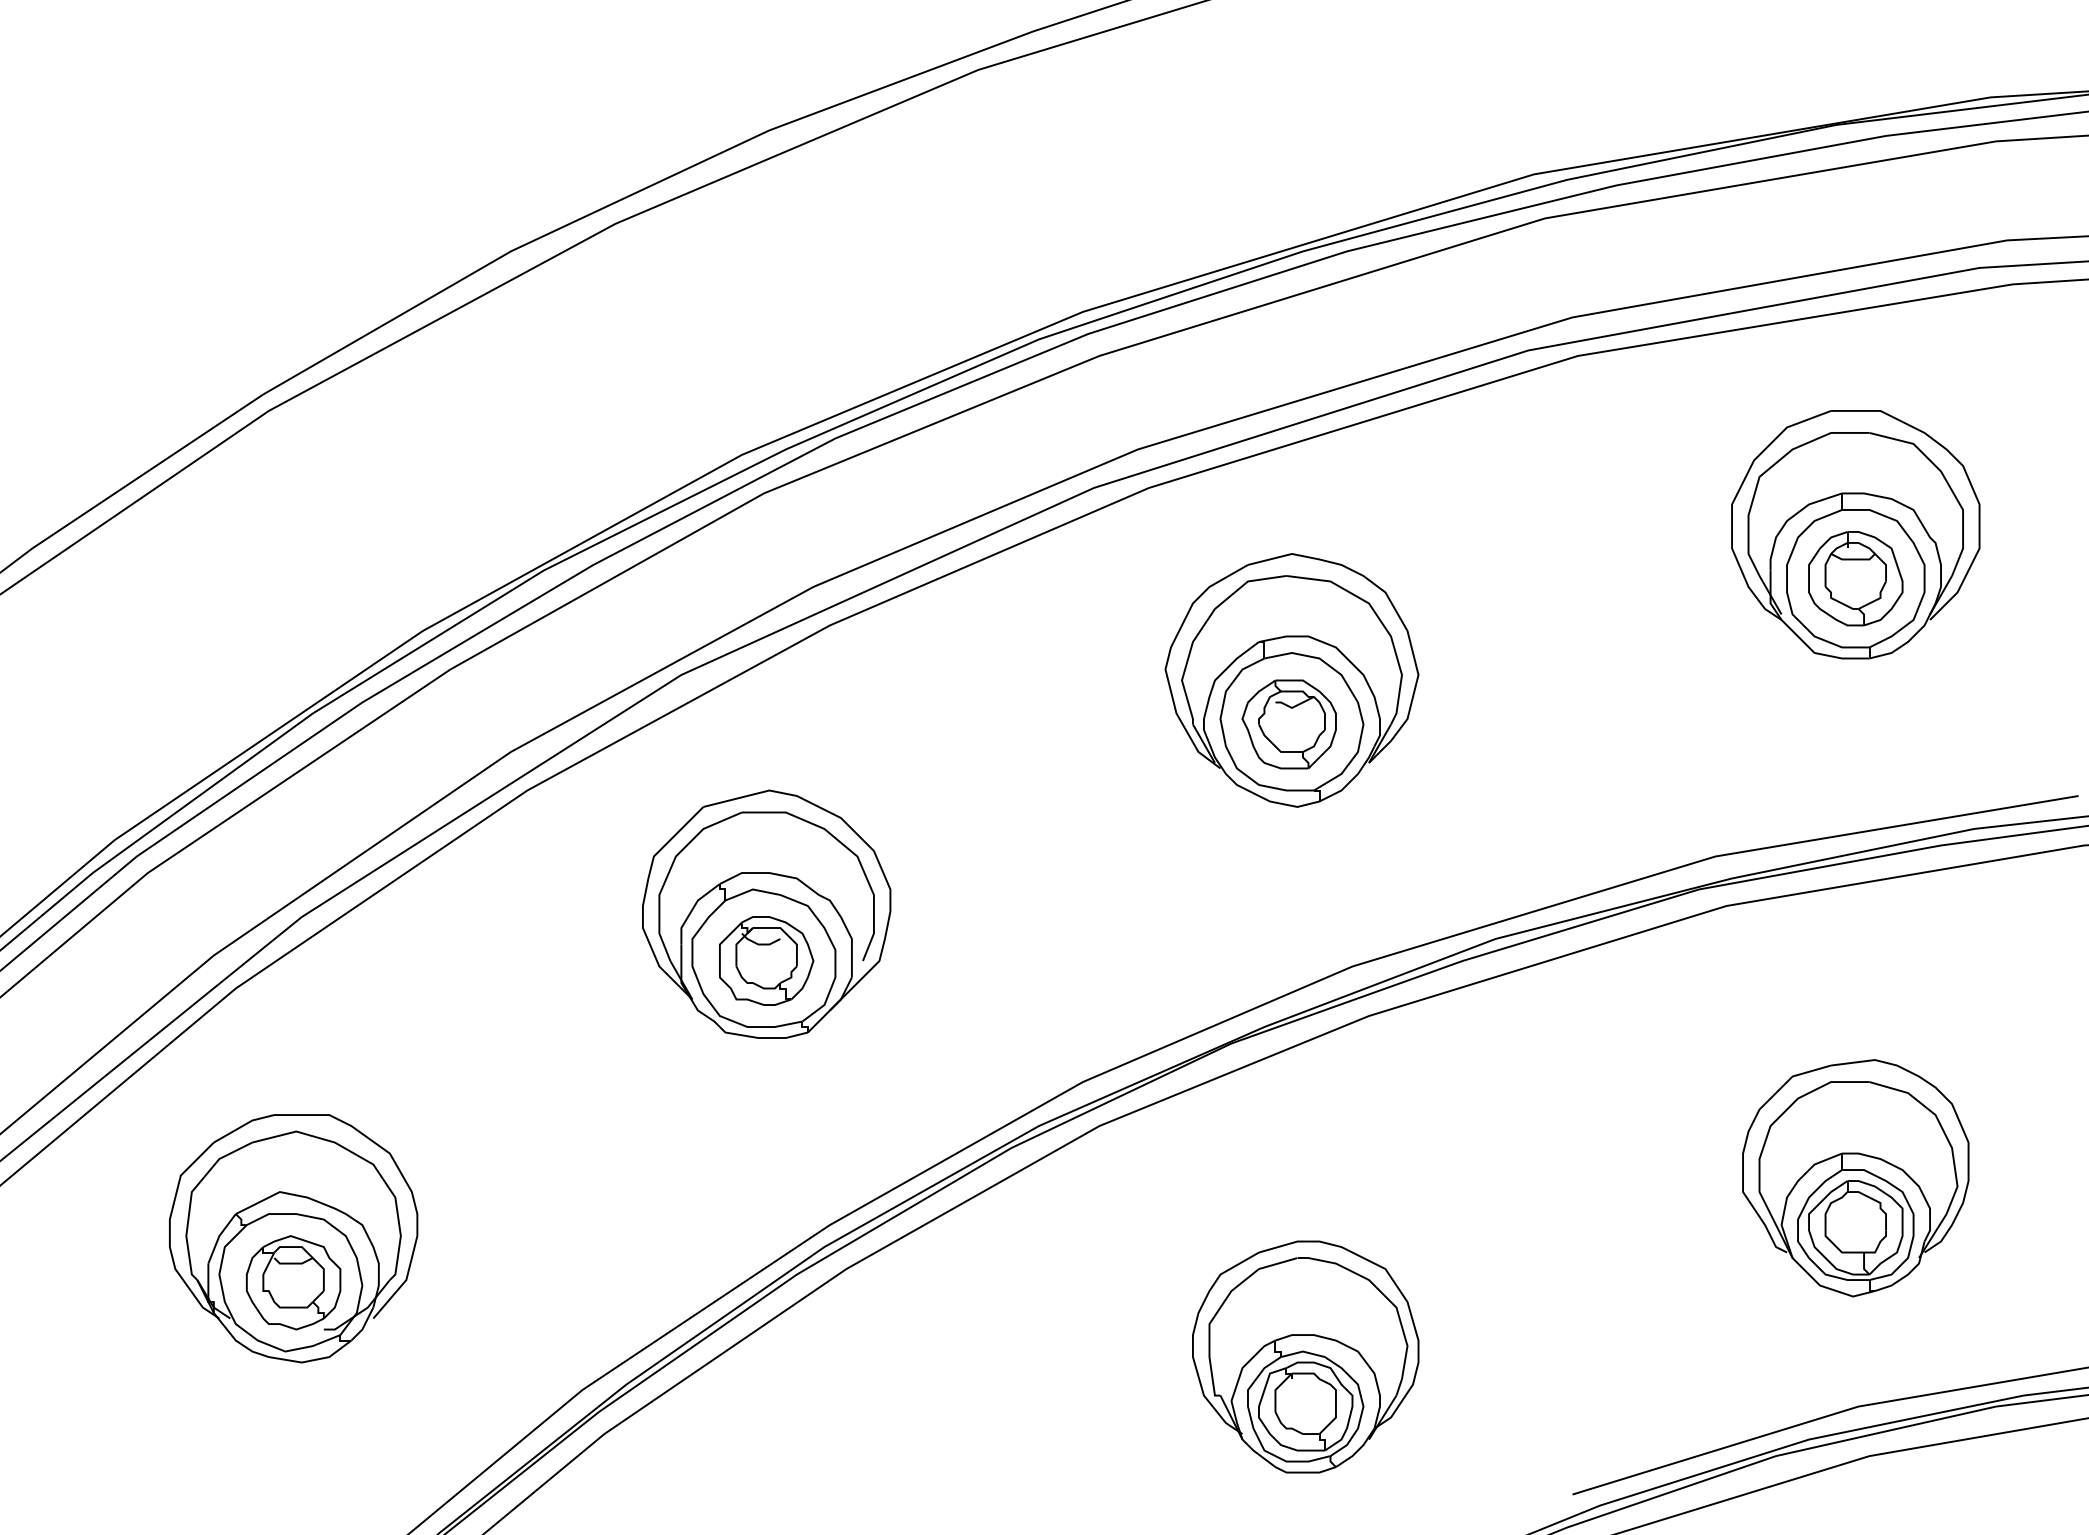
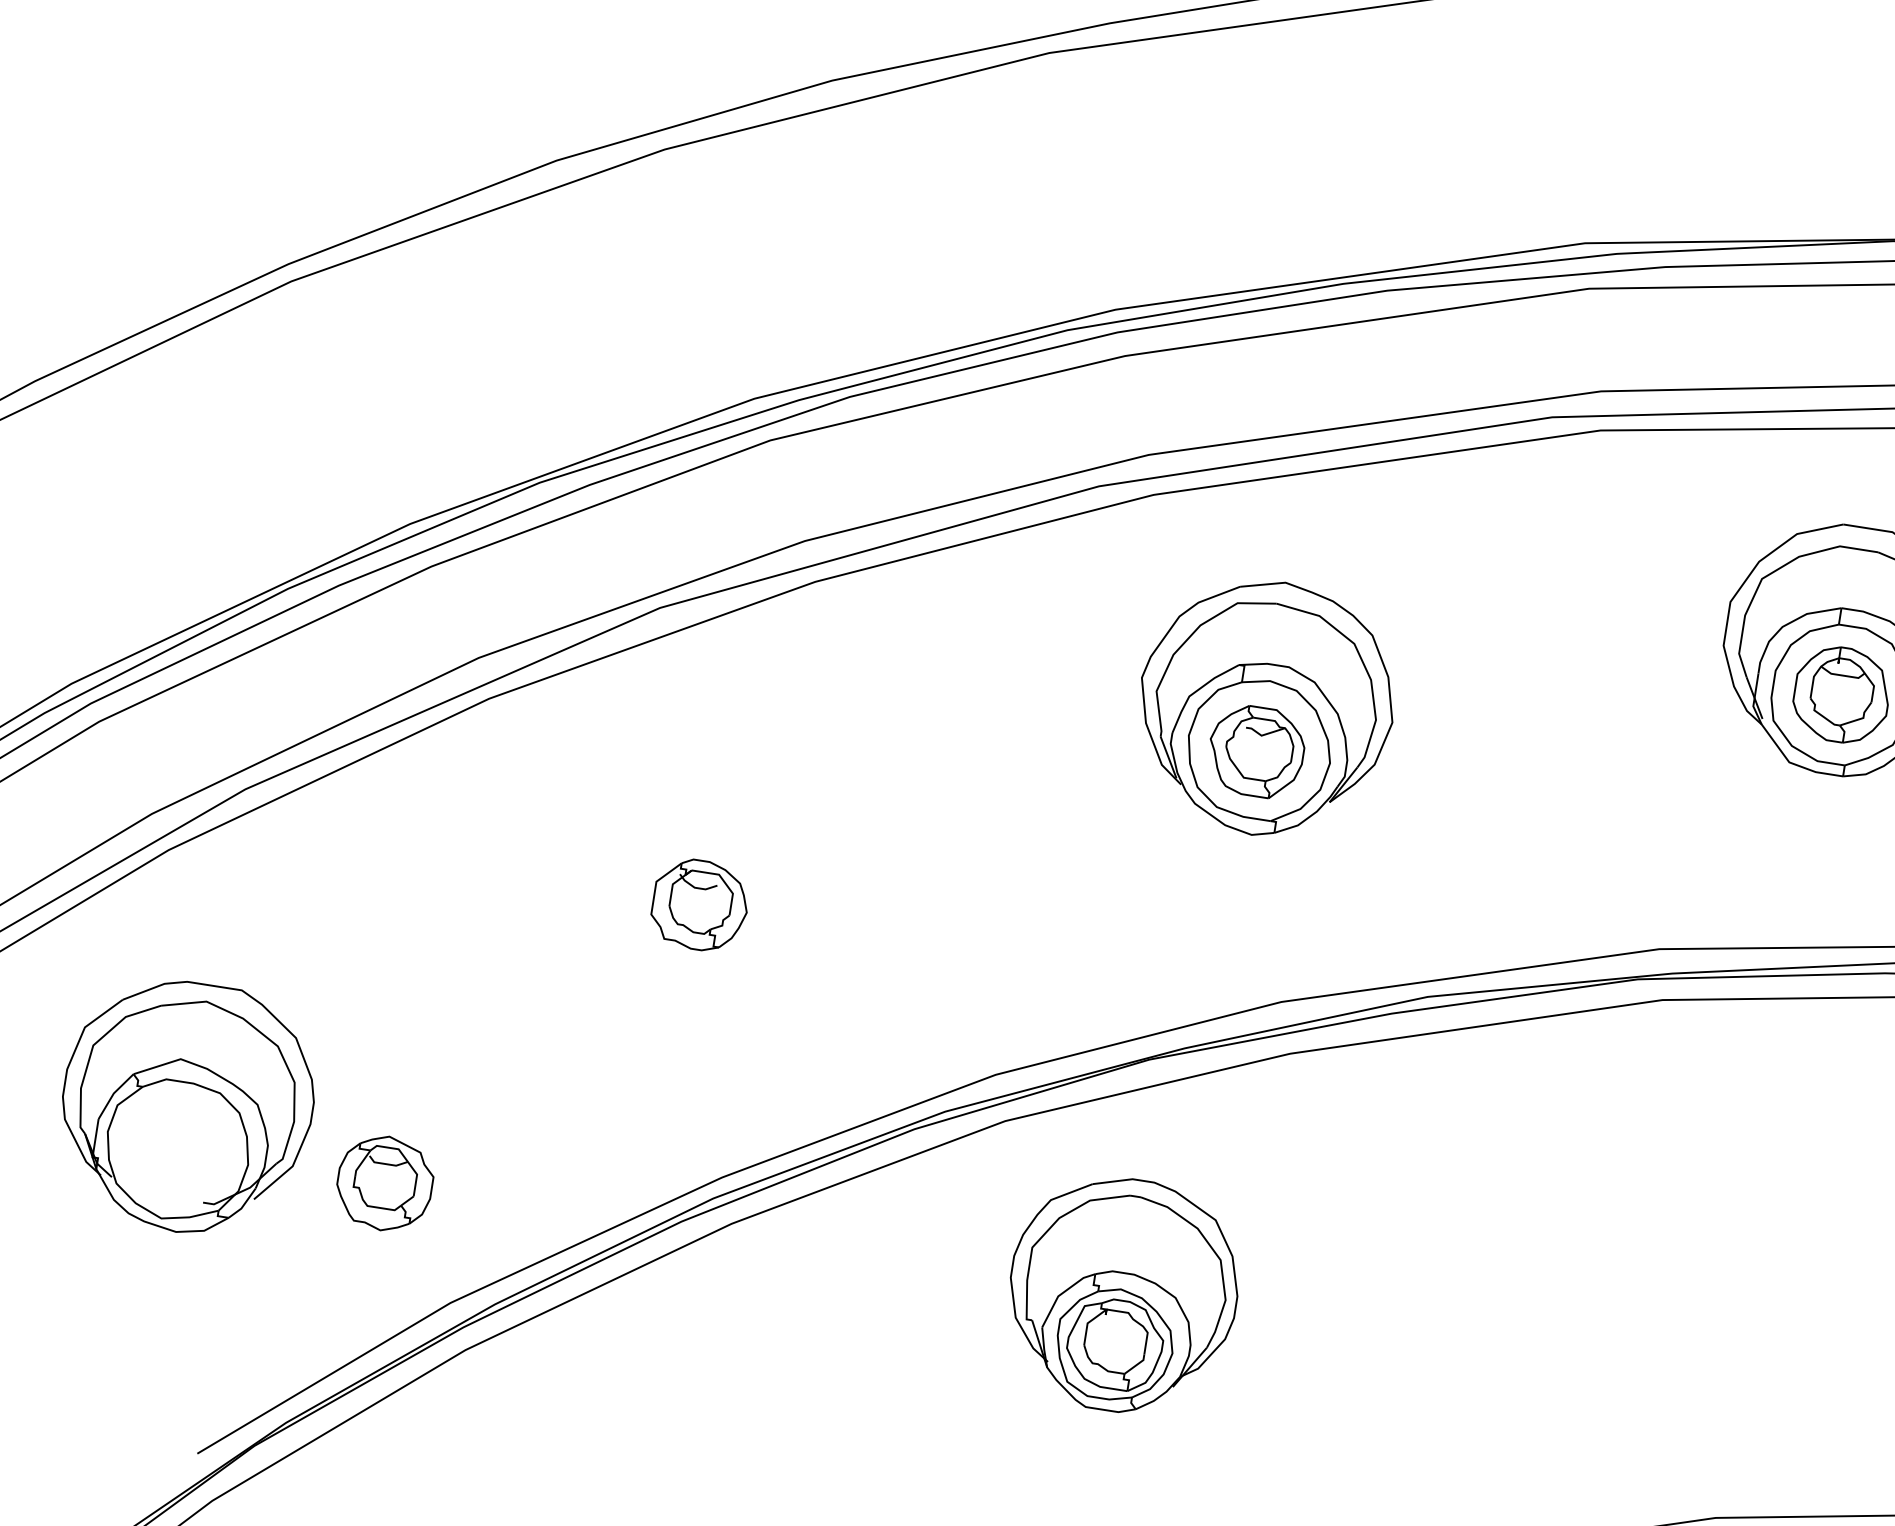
part: (766, 913) -> (707, 858), removed
part: (1855, 1178) -> (1748, 1290), removed
part: (293, 1282) -> (384, 1183), moved
part: (1305, 1356) -> (1122, 1294), moved

